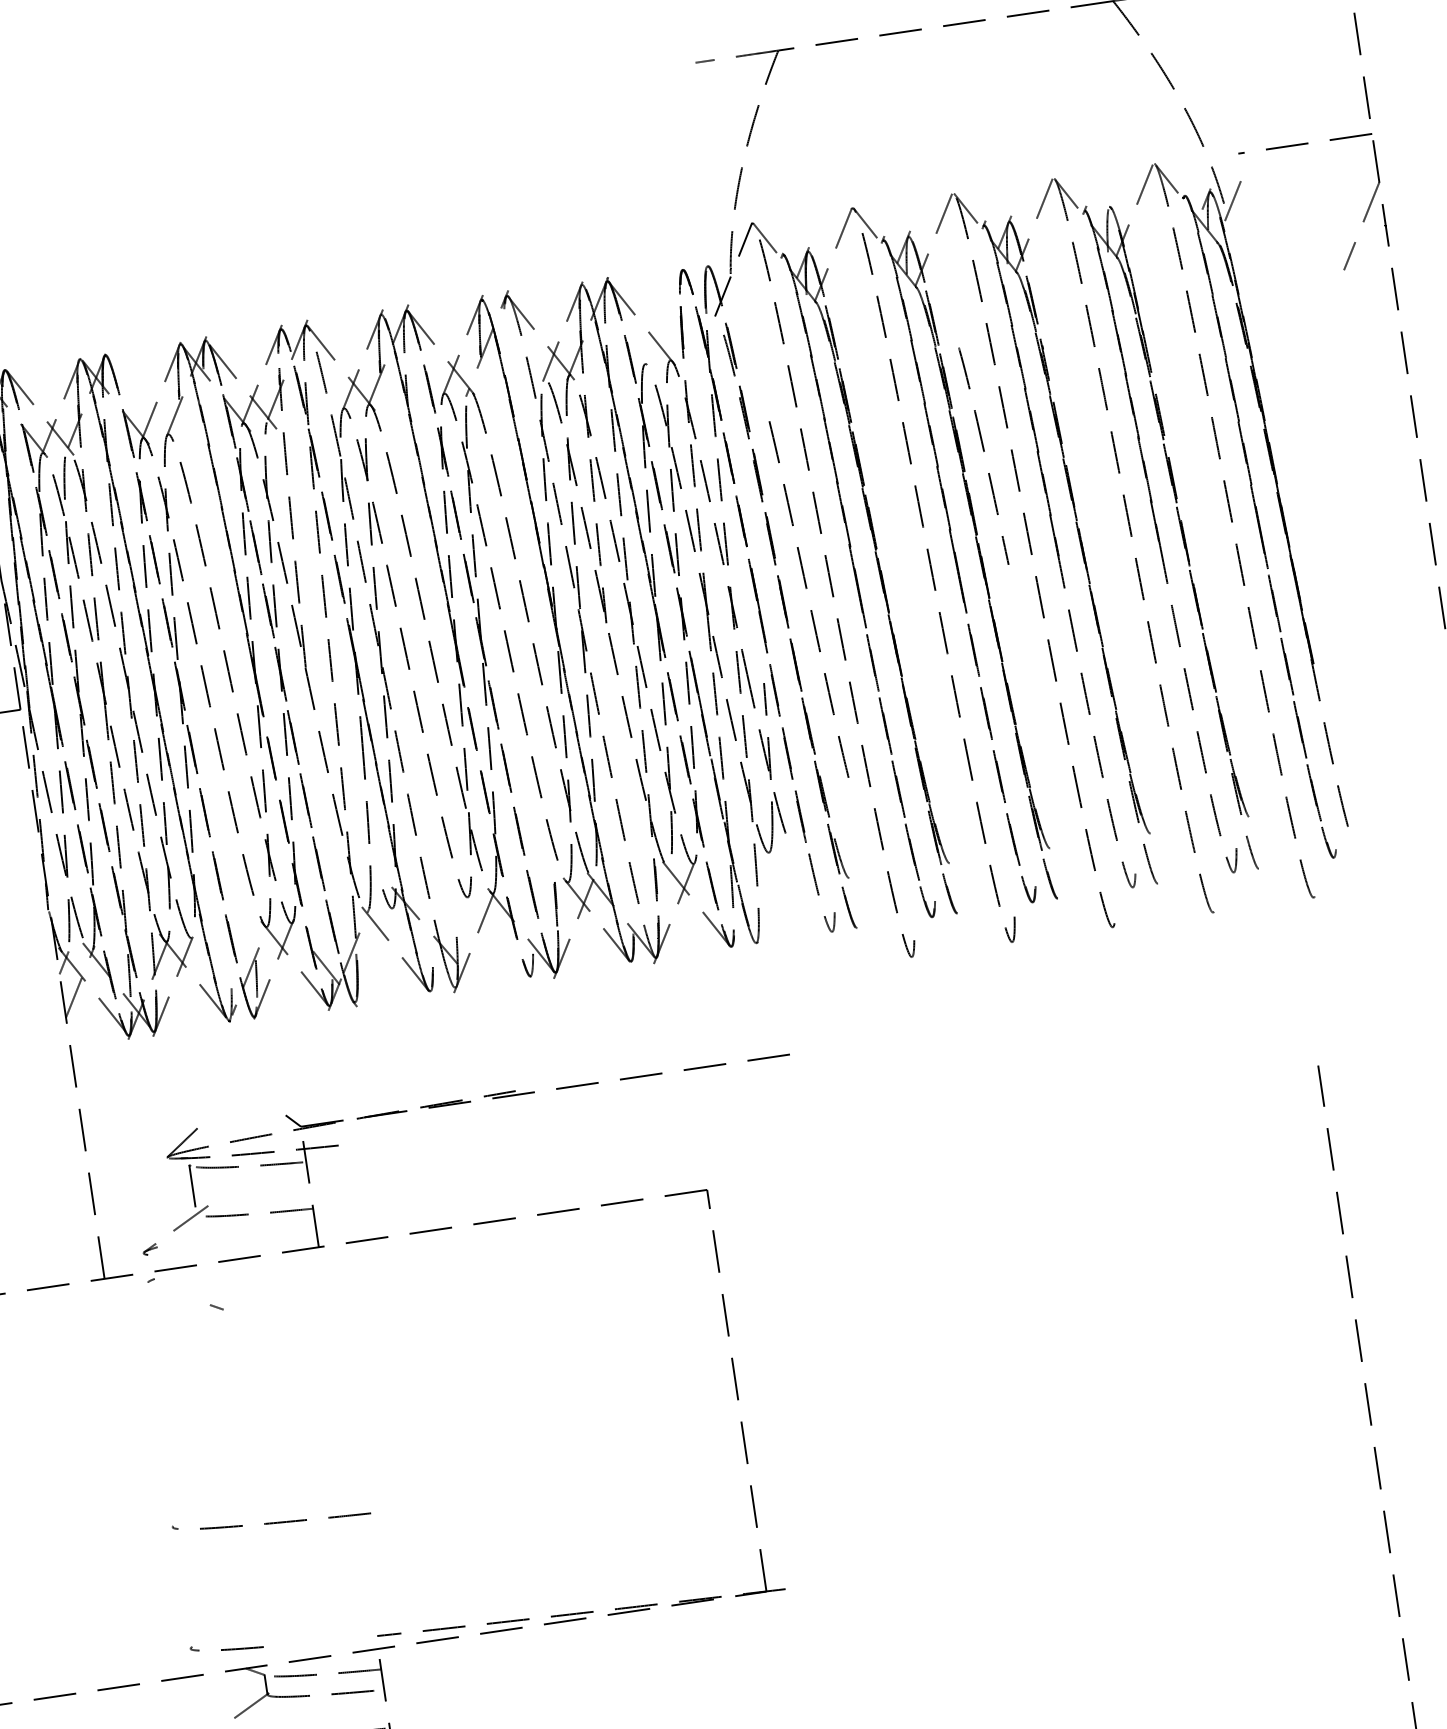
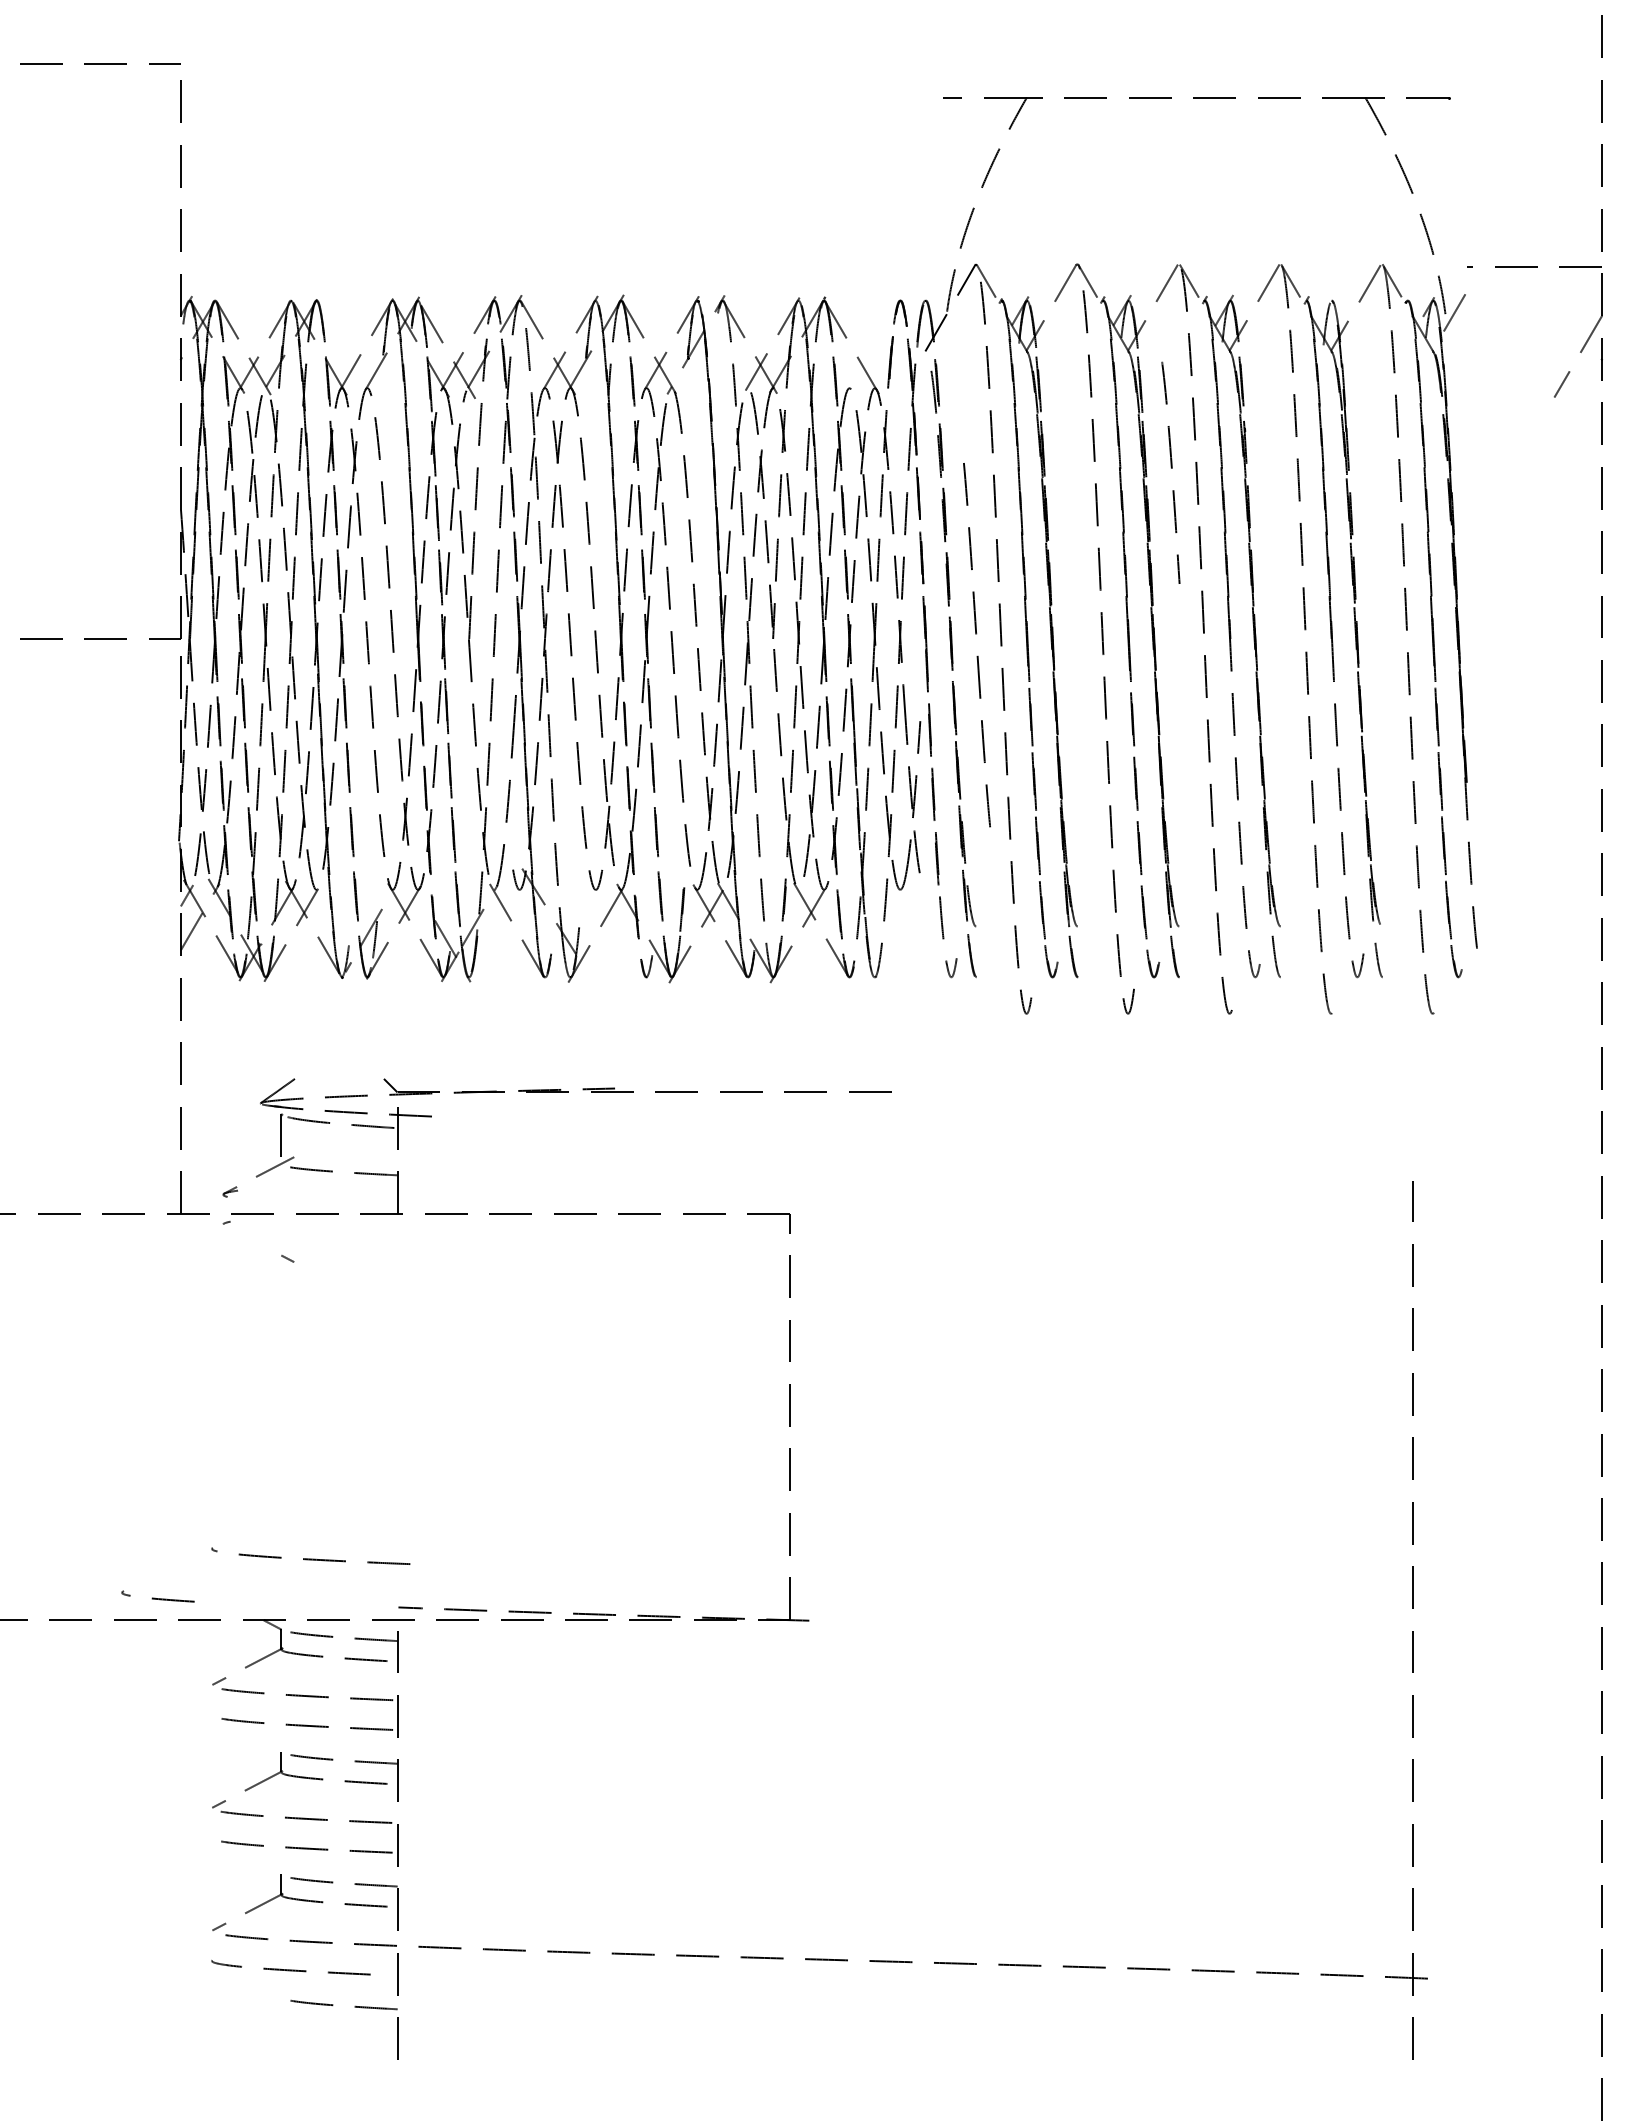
curve: (983, 451) -> (1171, 468), moved
curve: (271, 1522) -> (310, 1558), moved
curve: (226, 1649) -> (157, 1598), moved

